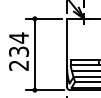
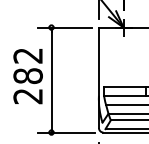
text: (19, 44) -> (28, 65), 234 -> 282

